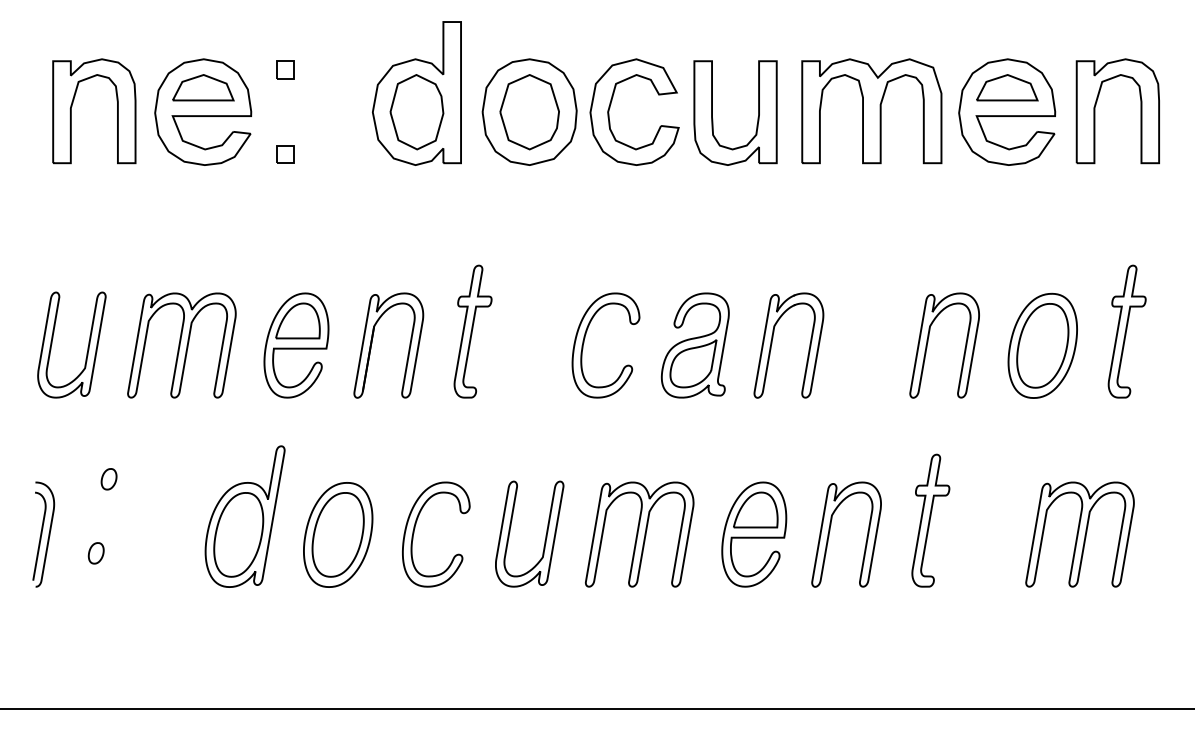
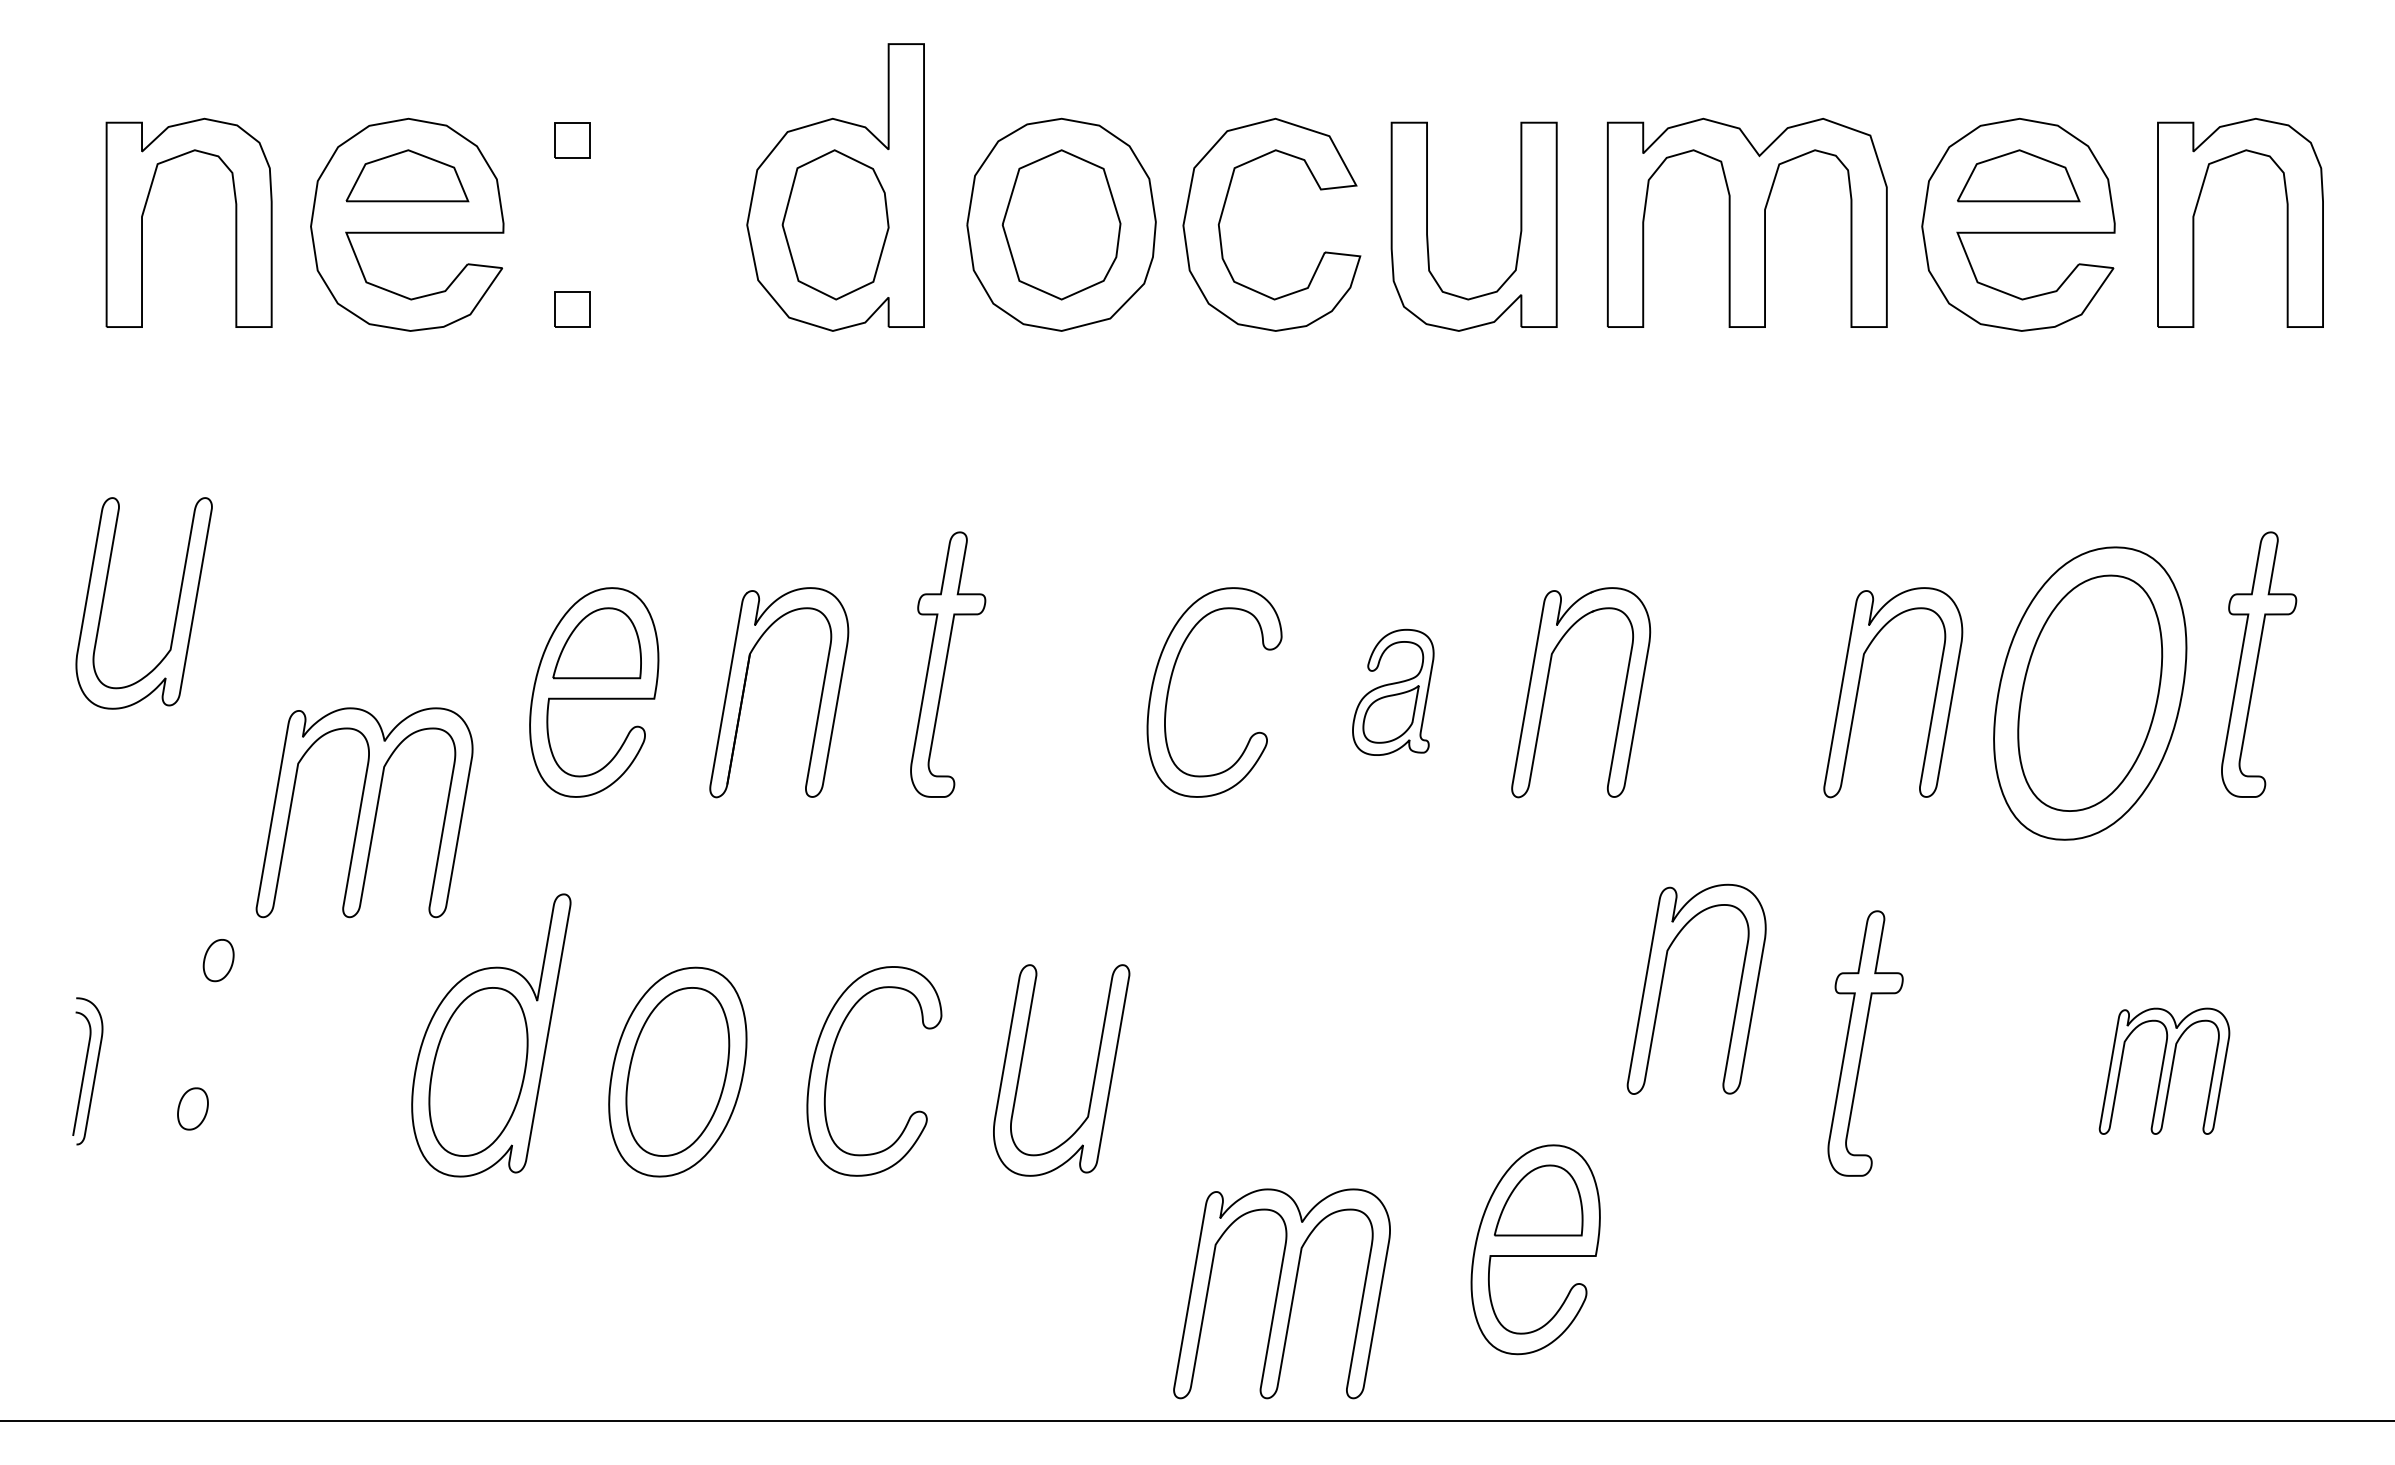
part: (181, 345) -> (363, 812), moved
part: (694, 345) -> (1391, 692), size x0.6
part: (1042, 345) -> (2089, 692), size x1.4
part: (87, 347) -> (175, 608), moved
part: (830, 531) -> (1664, 983), moved
part: (43, 534) -> (87, 1071), size x0.7
part: (639, 534) -> (1281, 1293), moved
part: (754, 534) -> (1536, 1249), moved
part: (1079, 534) -> (2163, 1071), size x0.6

